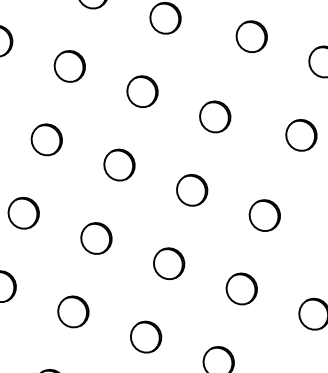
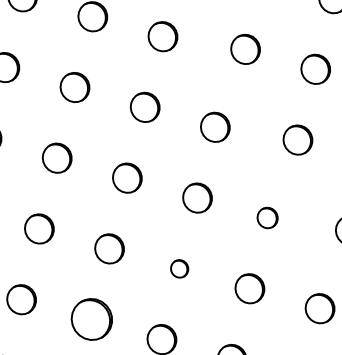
part: (264, 215) -> (267, 217), size x0.7
part: (168, 263) -> (179, 268), size x0.6
part: (73, 311) -> (91, 319), size x1.4

